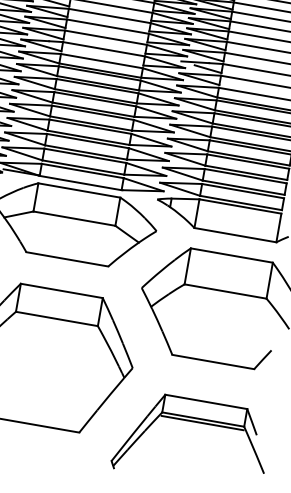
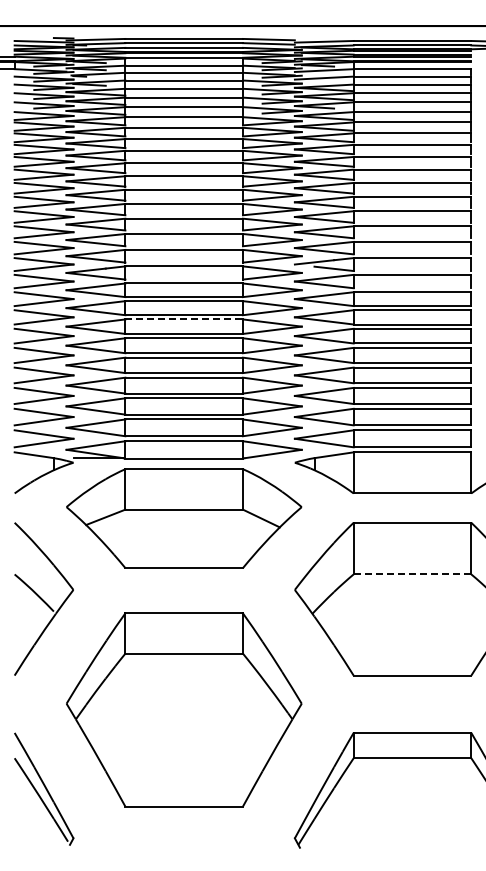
line: (97, 86) -> (184, 319), solid -> dashed
line: (225, 291) -> (412, 574), solid -> dashed
line: (202, 423) -> (412, 763), removed

